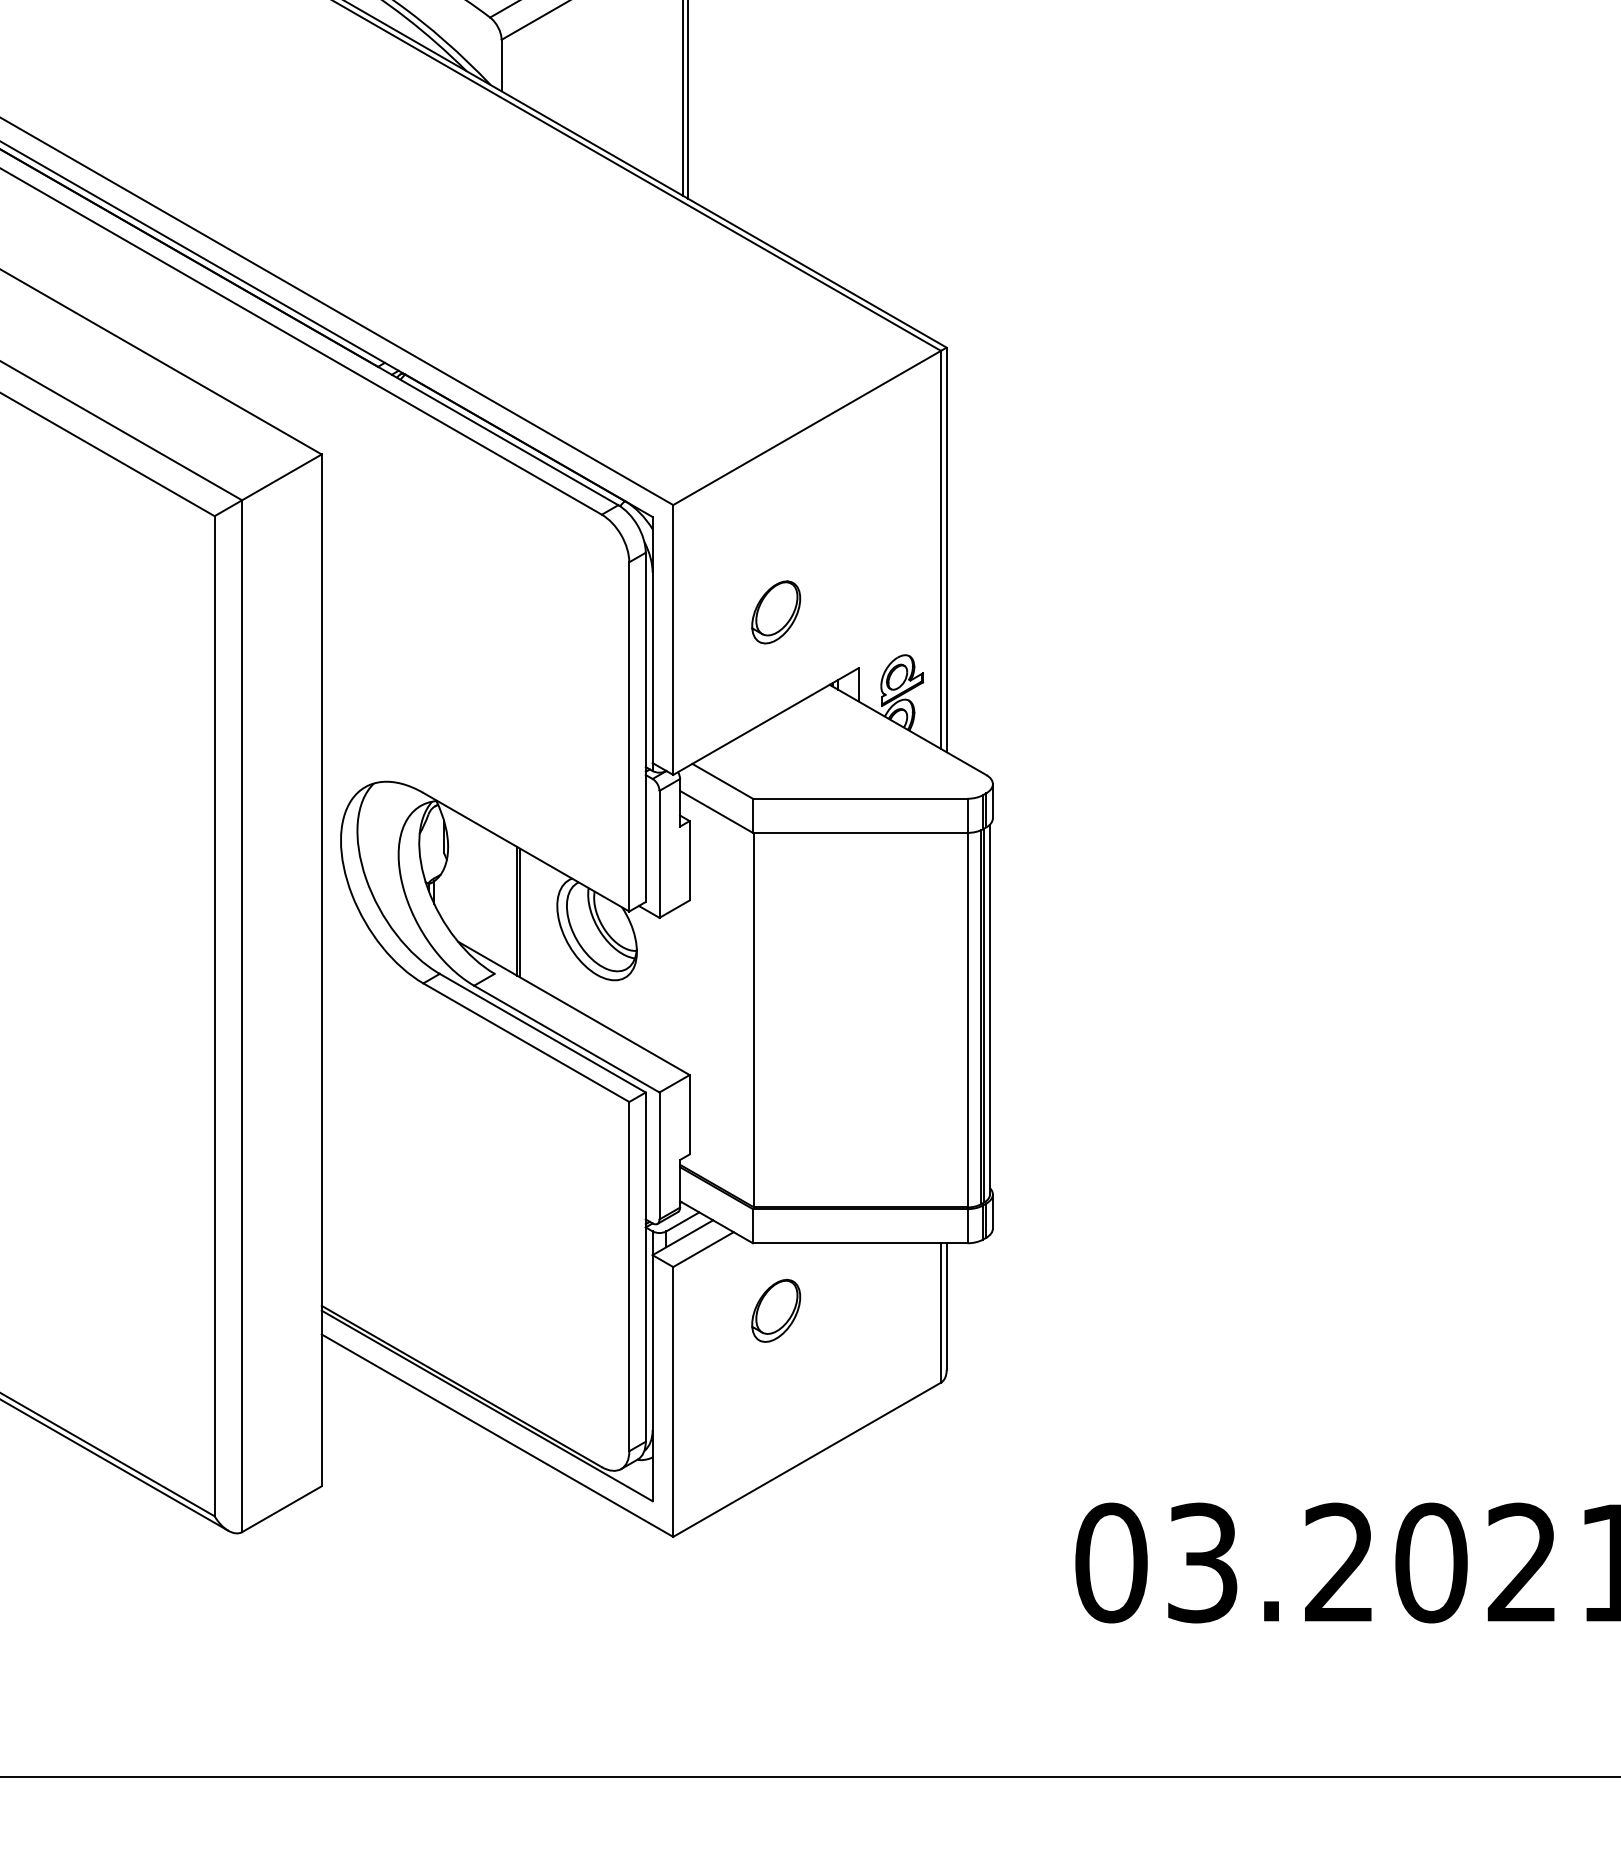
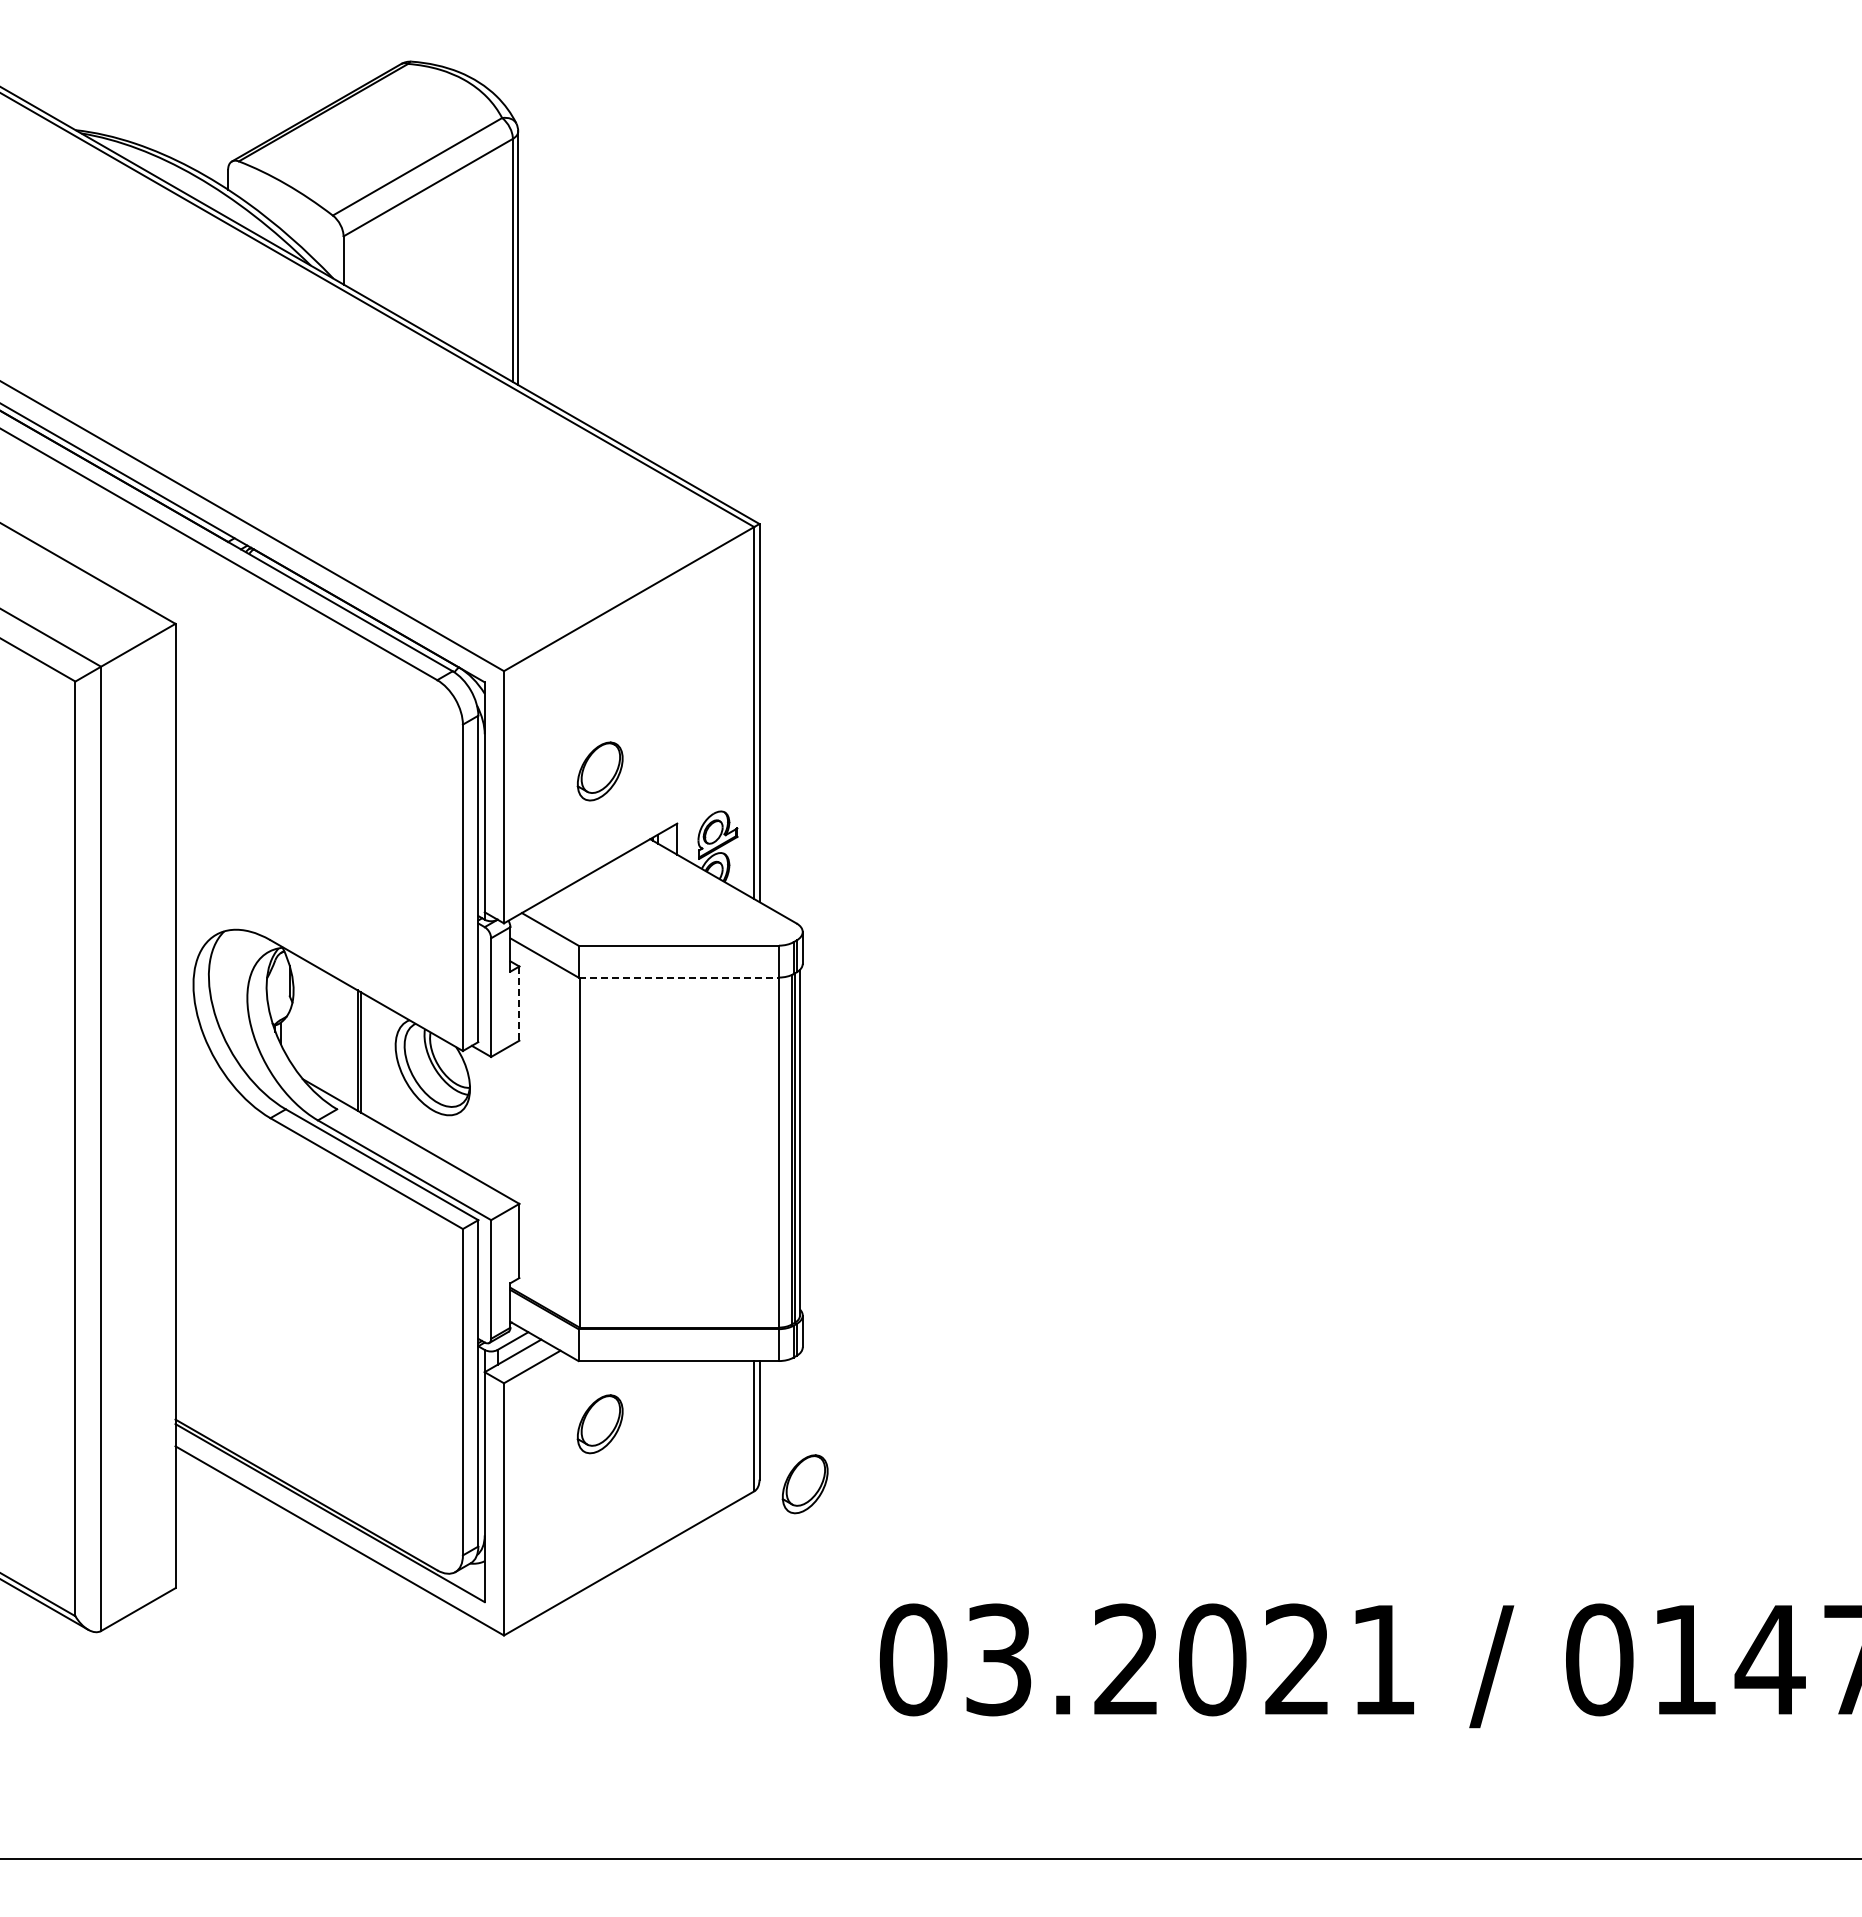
line: (861, 832) -> (679, 977), solid -> dashed
line: (689, 861) -> (519, 1004), solid -> dashed
part: (994, 1375) -> (804, 1484), added

